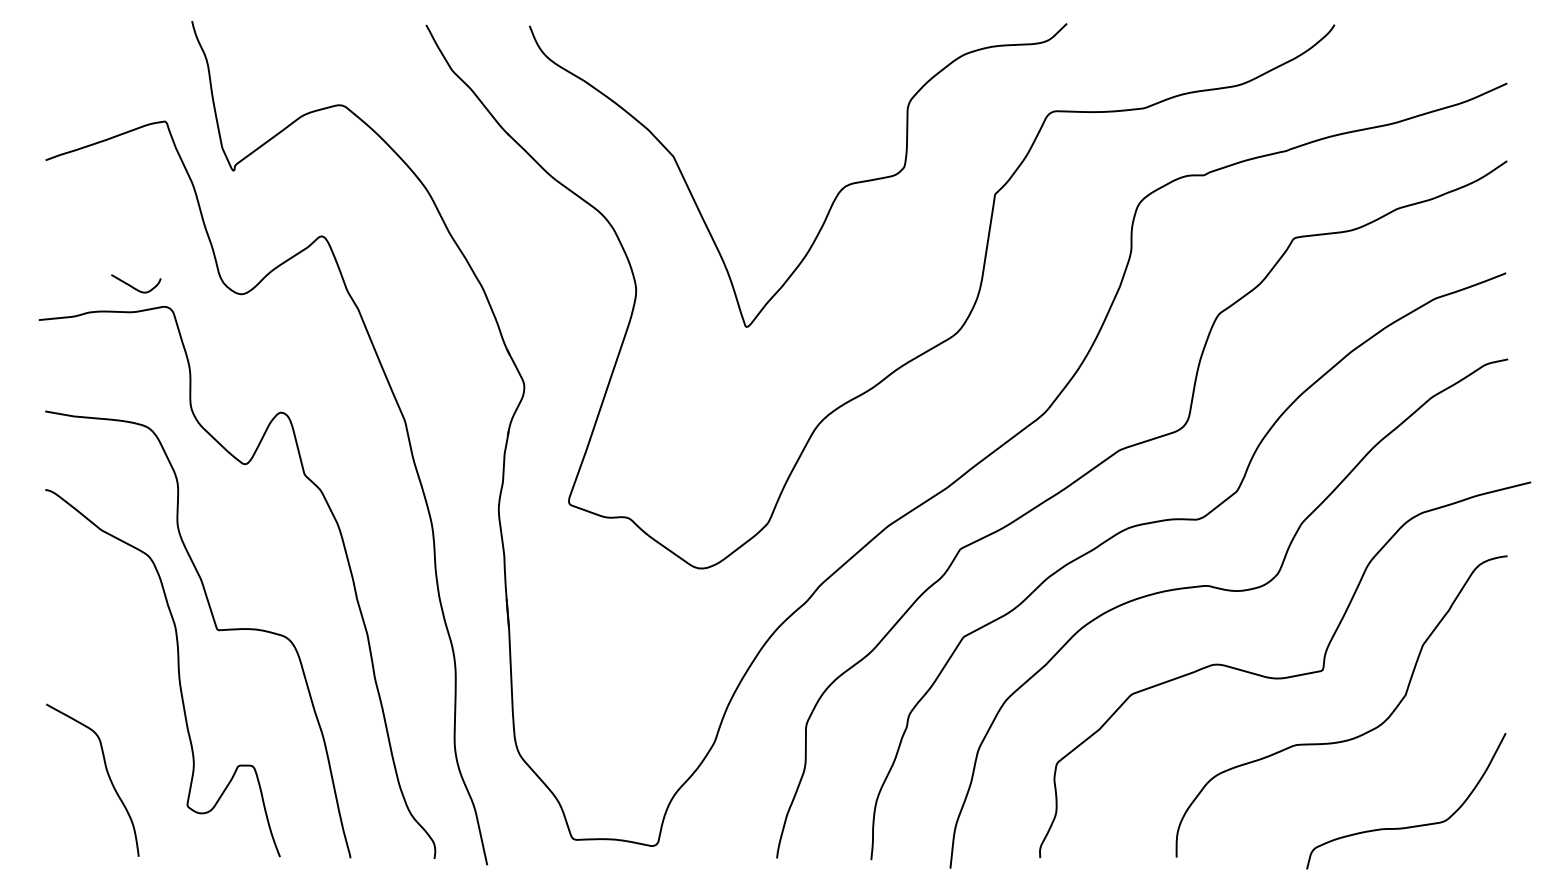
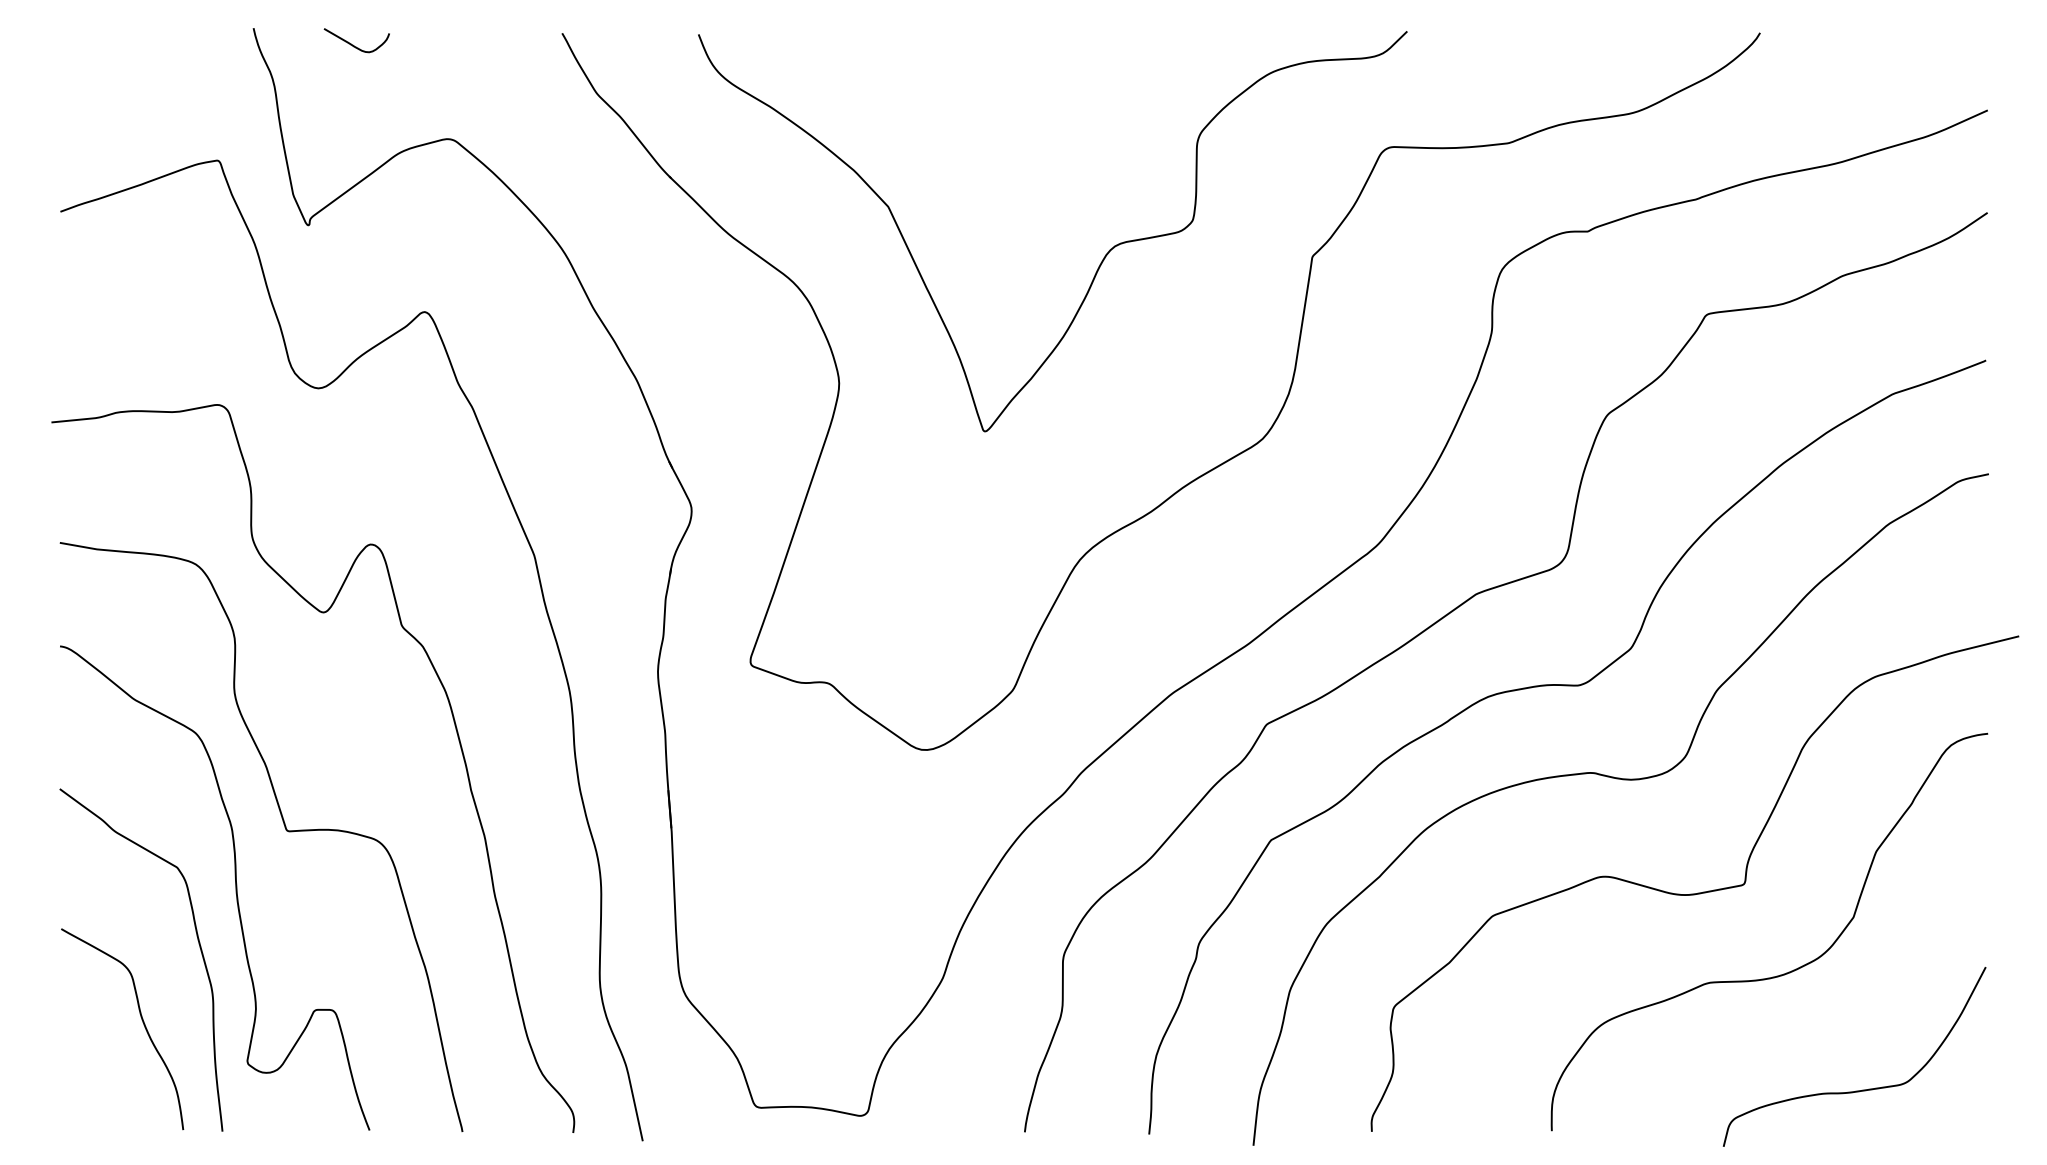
curve: (133, 286) -> (353, 44), moved
curve: (150, 716) -> (198, 944), added

